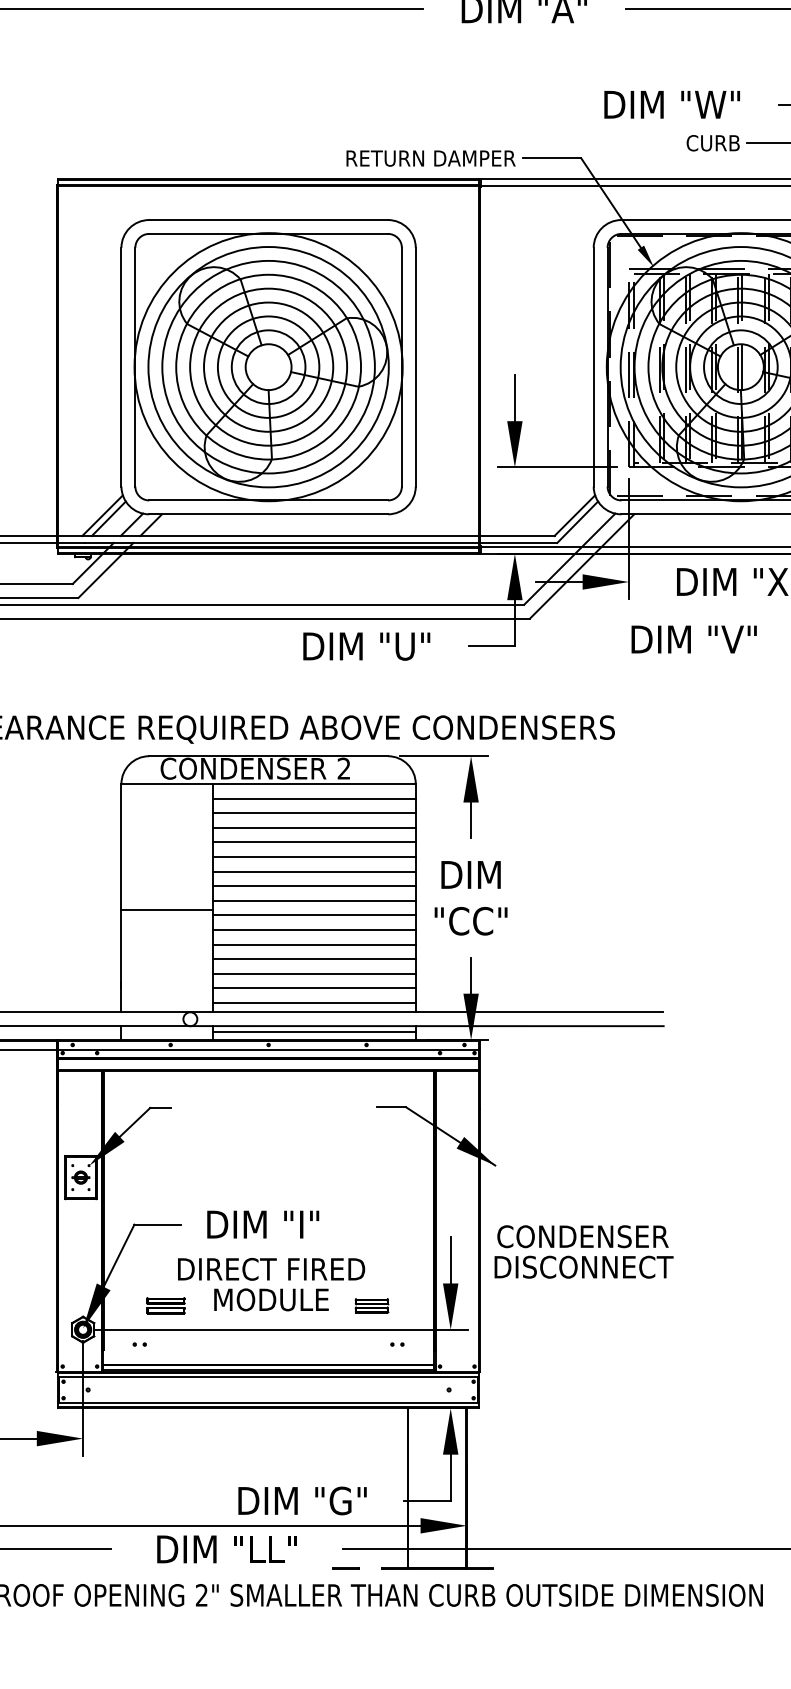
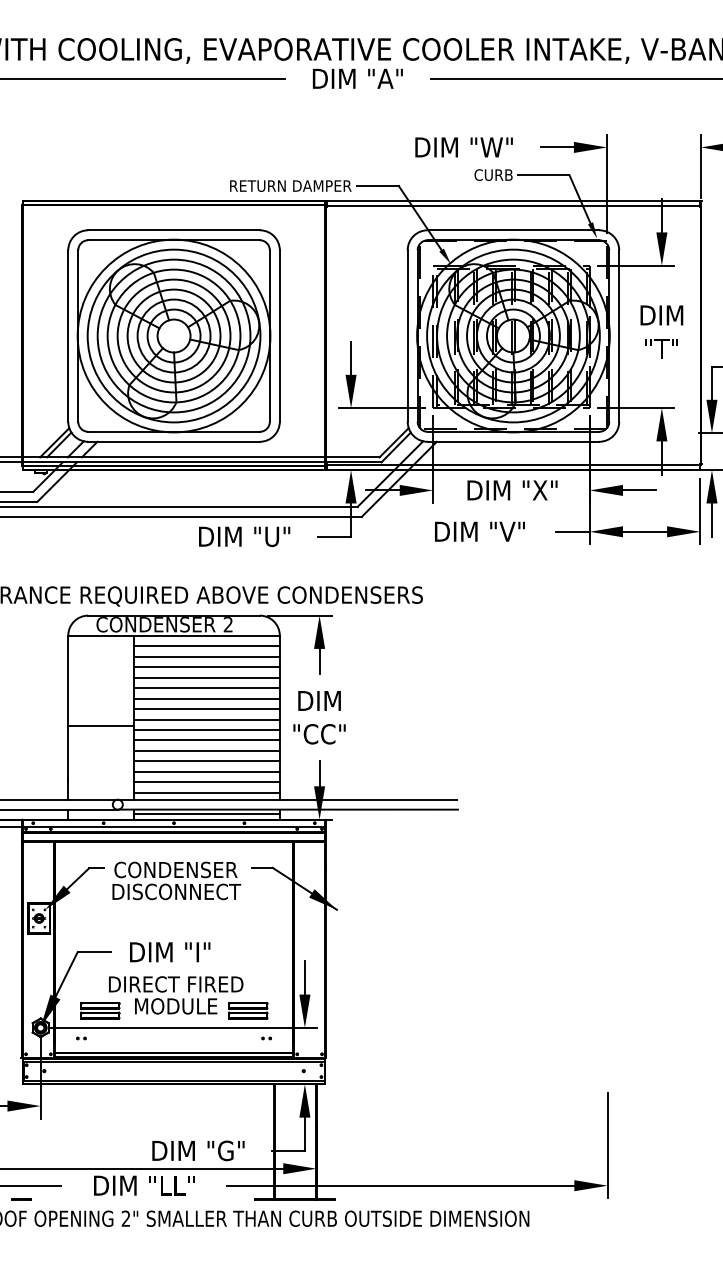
text: (583, 1251) -> (176, 880), moved
part: (166, 1305) -> (100, 1010), size x1.43
part: (372, 1305) -> (248, 1010), size x1.67
line: (345, 1568) -> (21, 1199), moved

